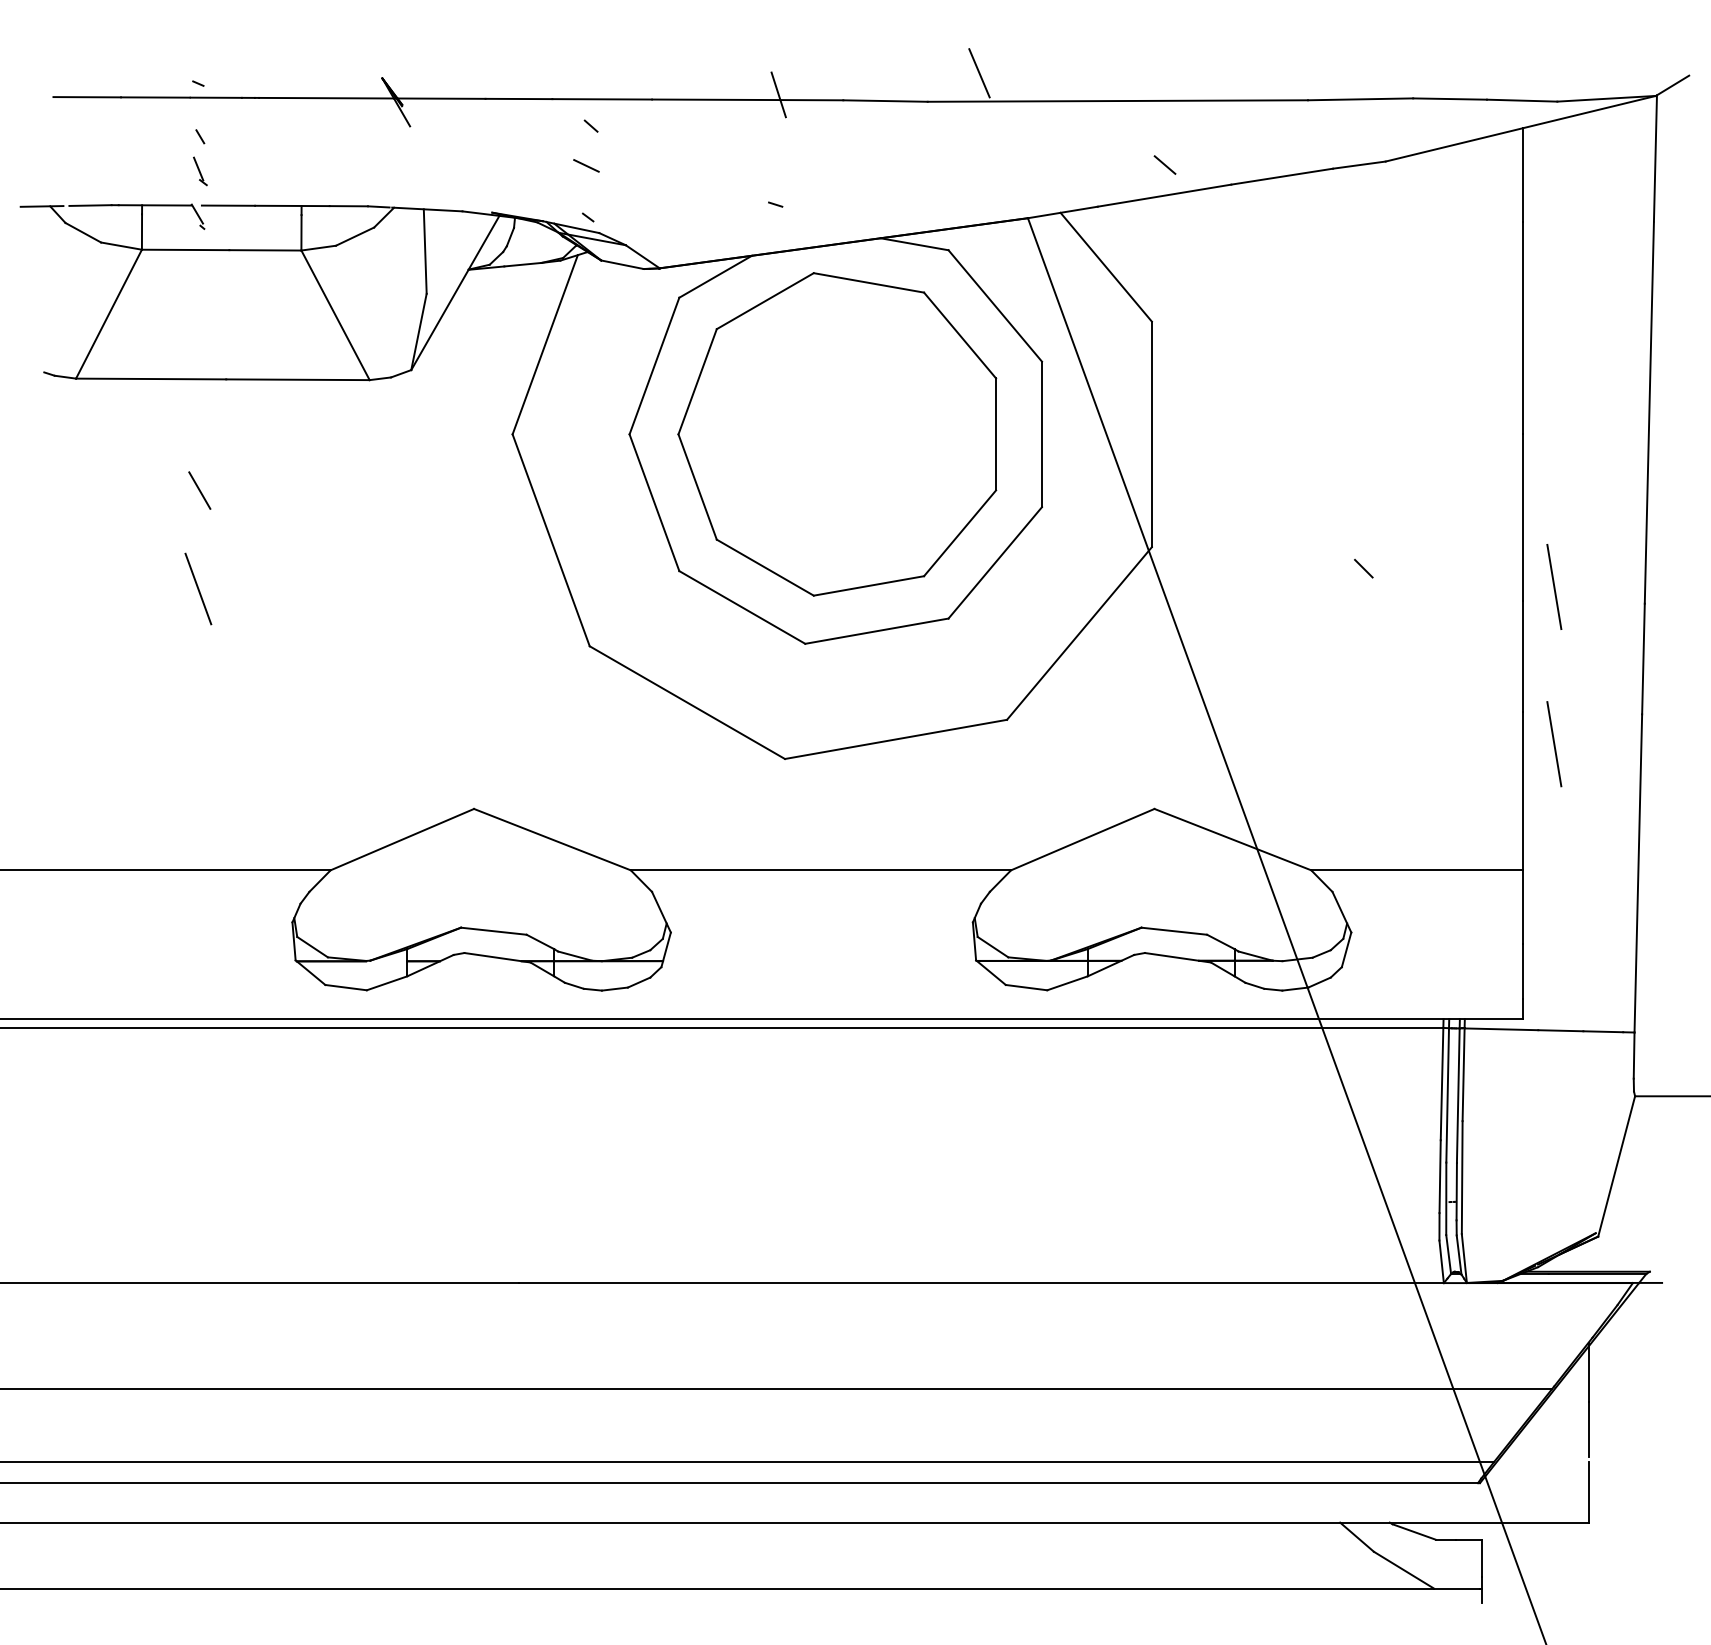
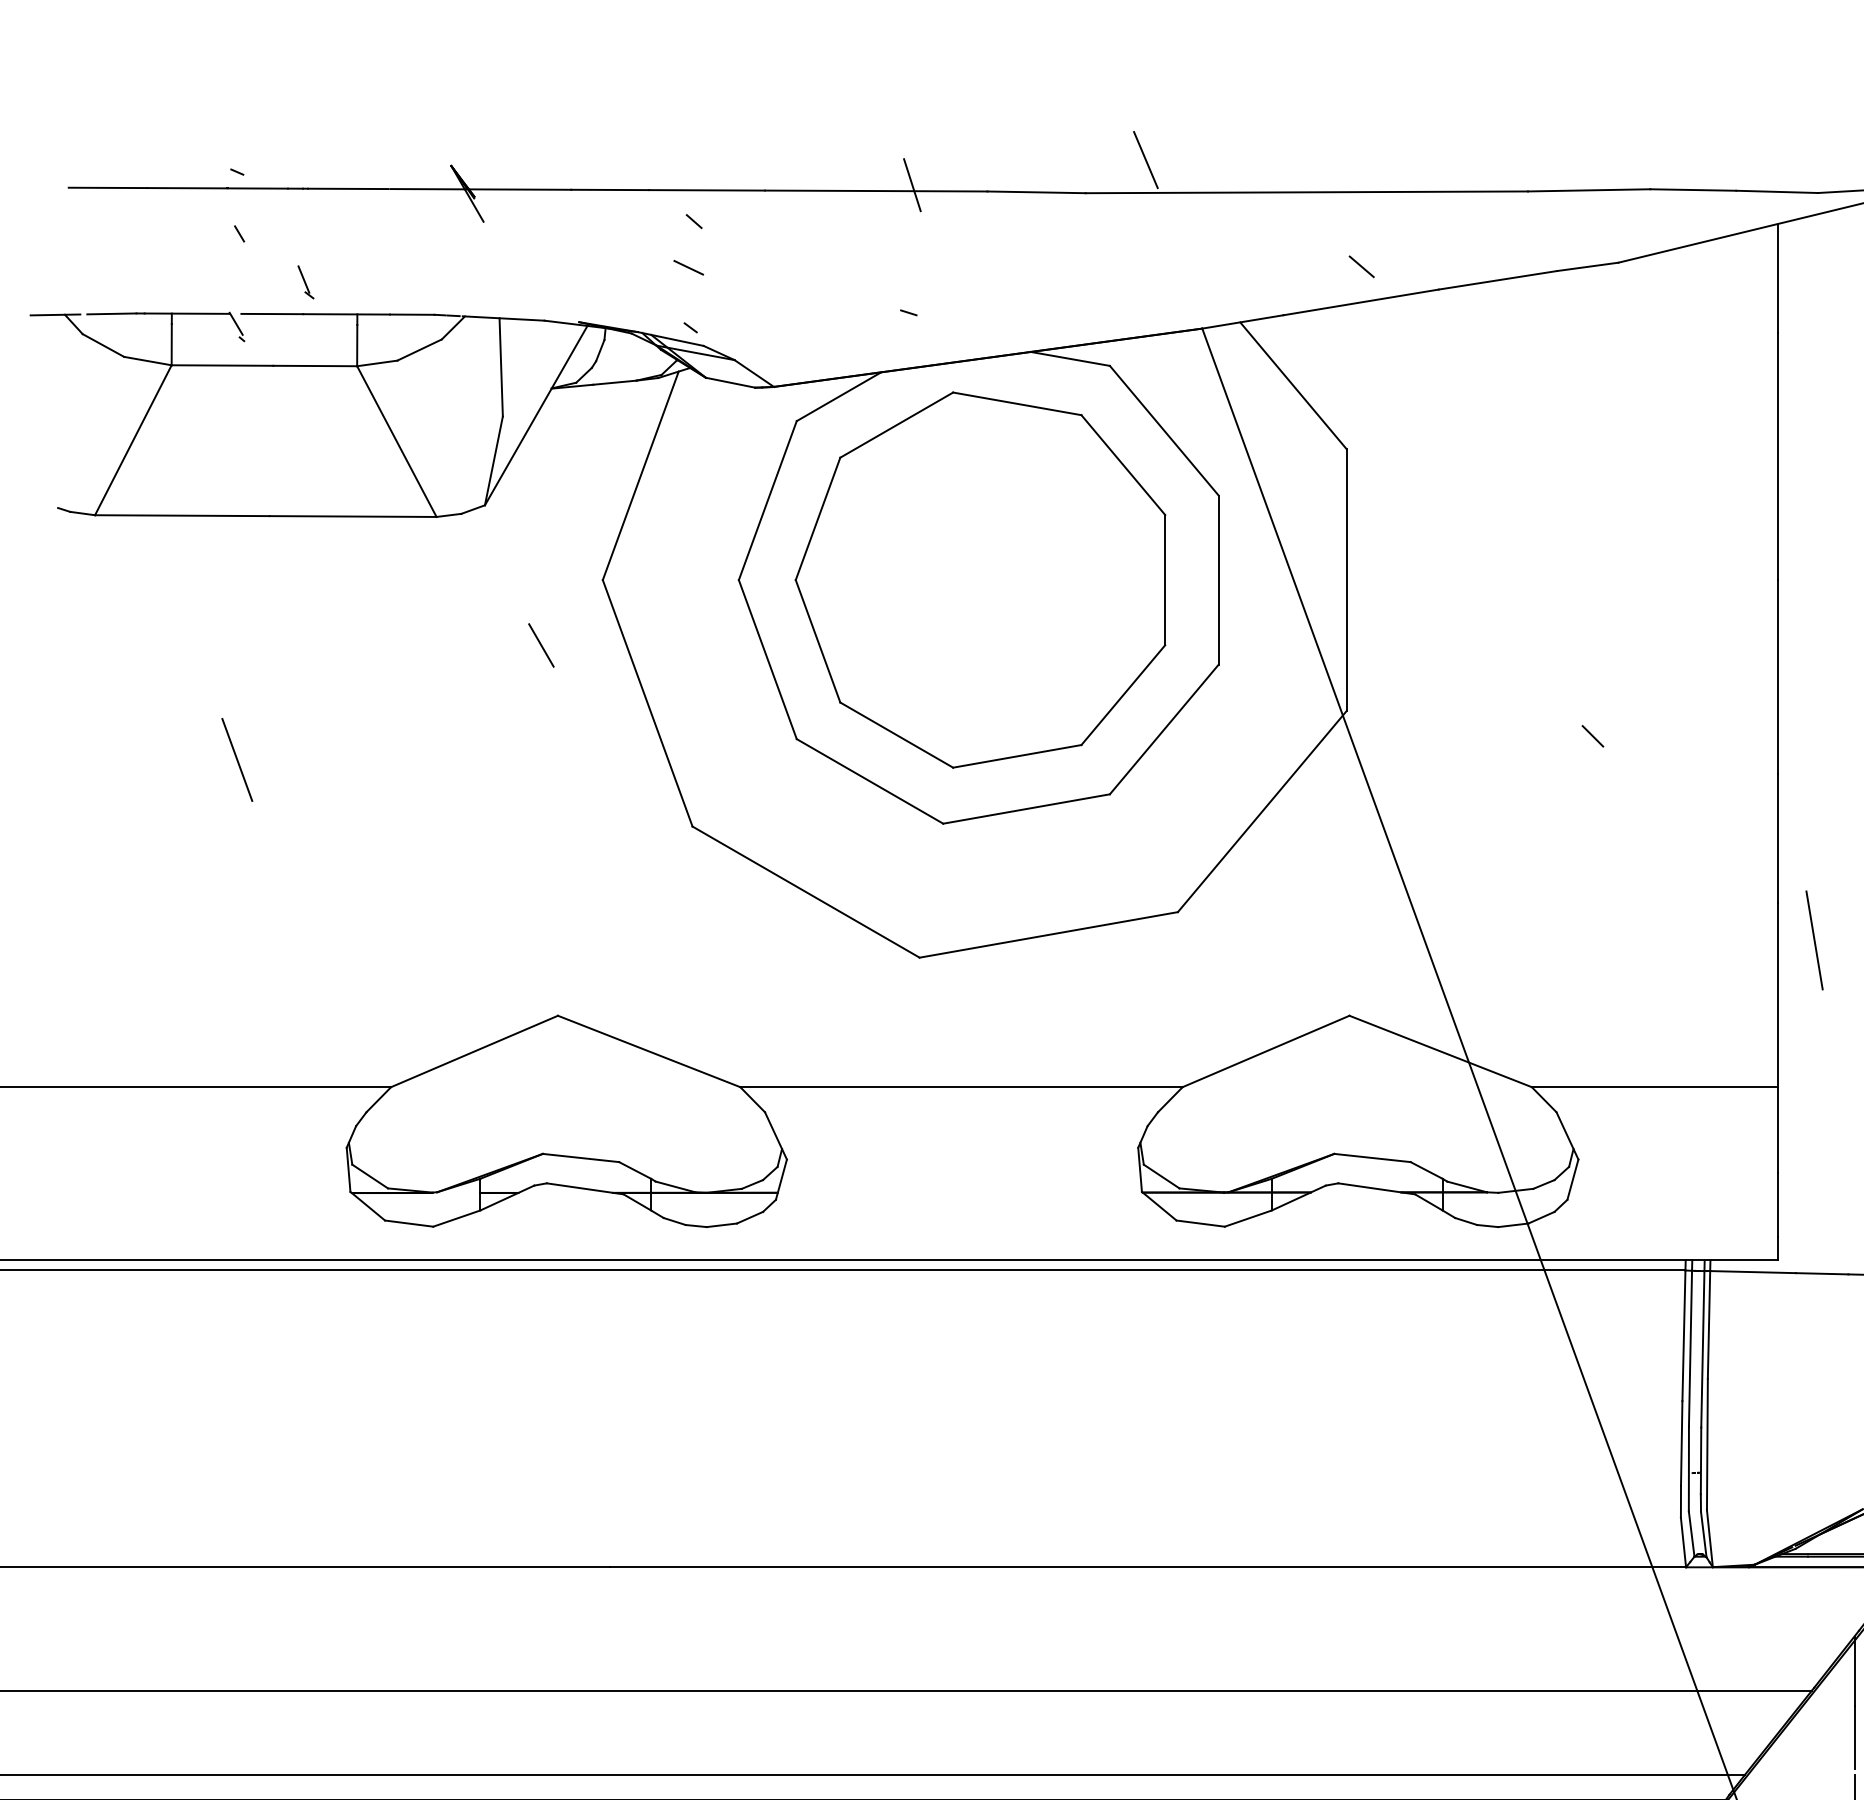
part: (200, 171) -> (306, 282), moved
line: (199, 490) -> (541, 645), moved
line: (1554, 586) -> (1814, 757), removed

